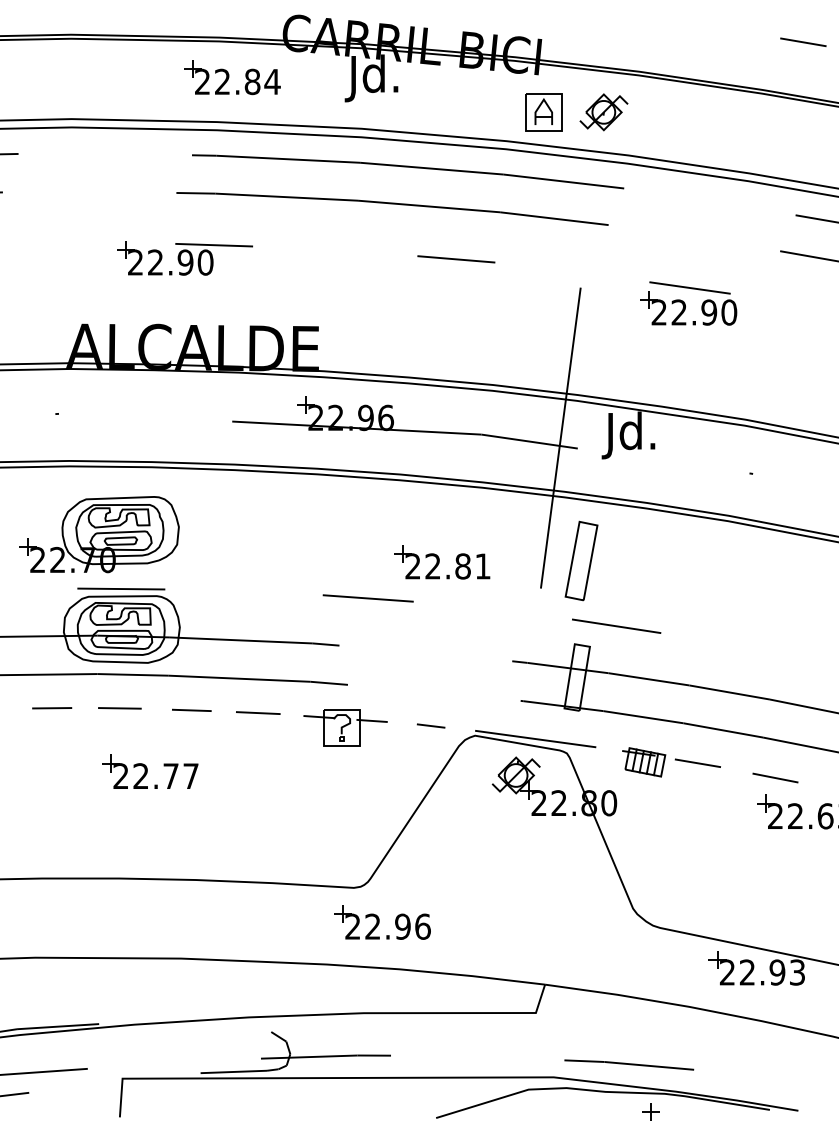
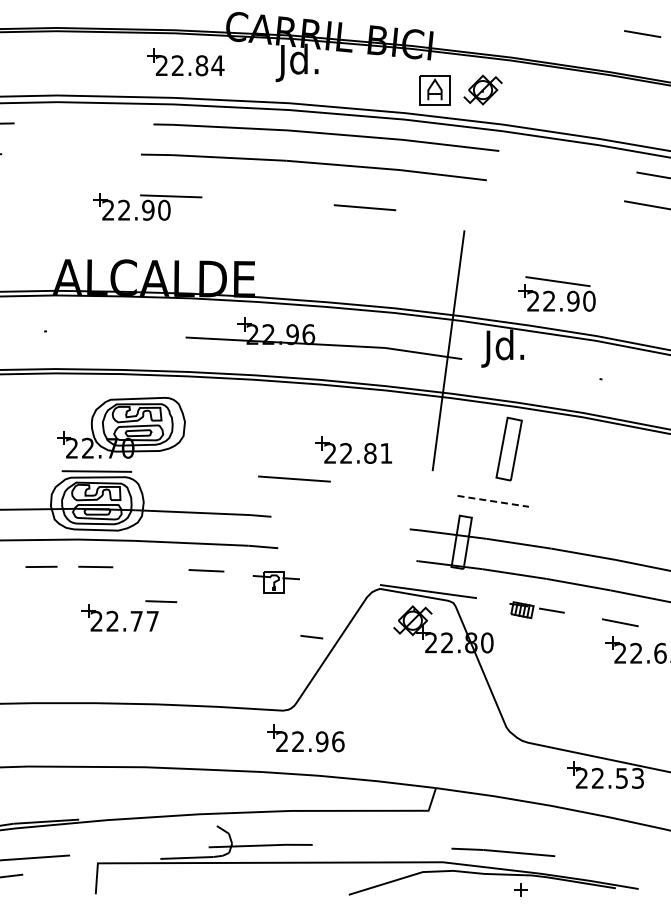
part: (688, 302) -> (556, 293), moved
part: (99, 534) -> (121, 427), moved
part: (580, 560) -> (508, 448), moved
line: (616, 626) -> (493, 501), solid -> dashed
line: (192, 710) -> (161, 601), moved
line: (430, 726) -> (311, 637), moved
part: (345, 727) -> (276, 582), size x0.7
part: (670, 761) -> (536, 609), size x0.7
text: (776, 971) -> (621, 777), 22.93 -> 22.53

